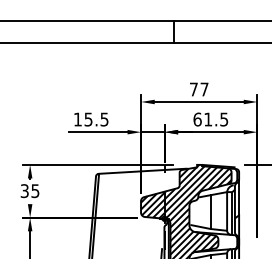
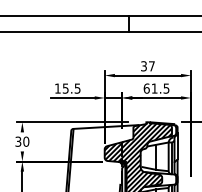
text: (193, 89) -> (143, 66), 77 -> 37
text: (35, 190) -> (26, 141), 35 -> 30

